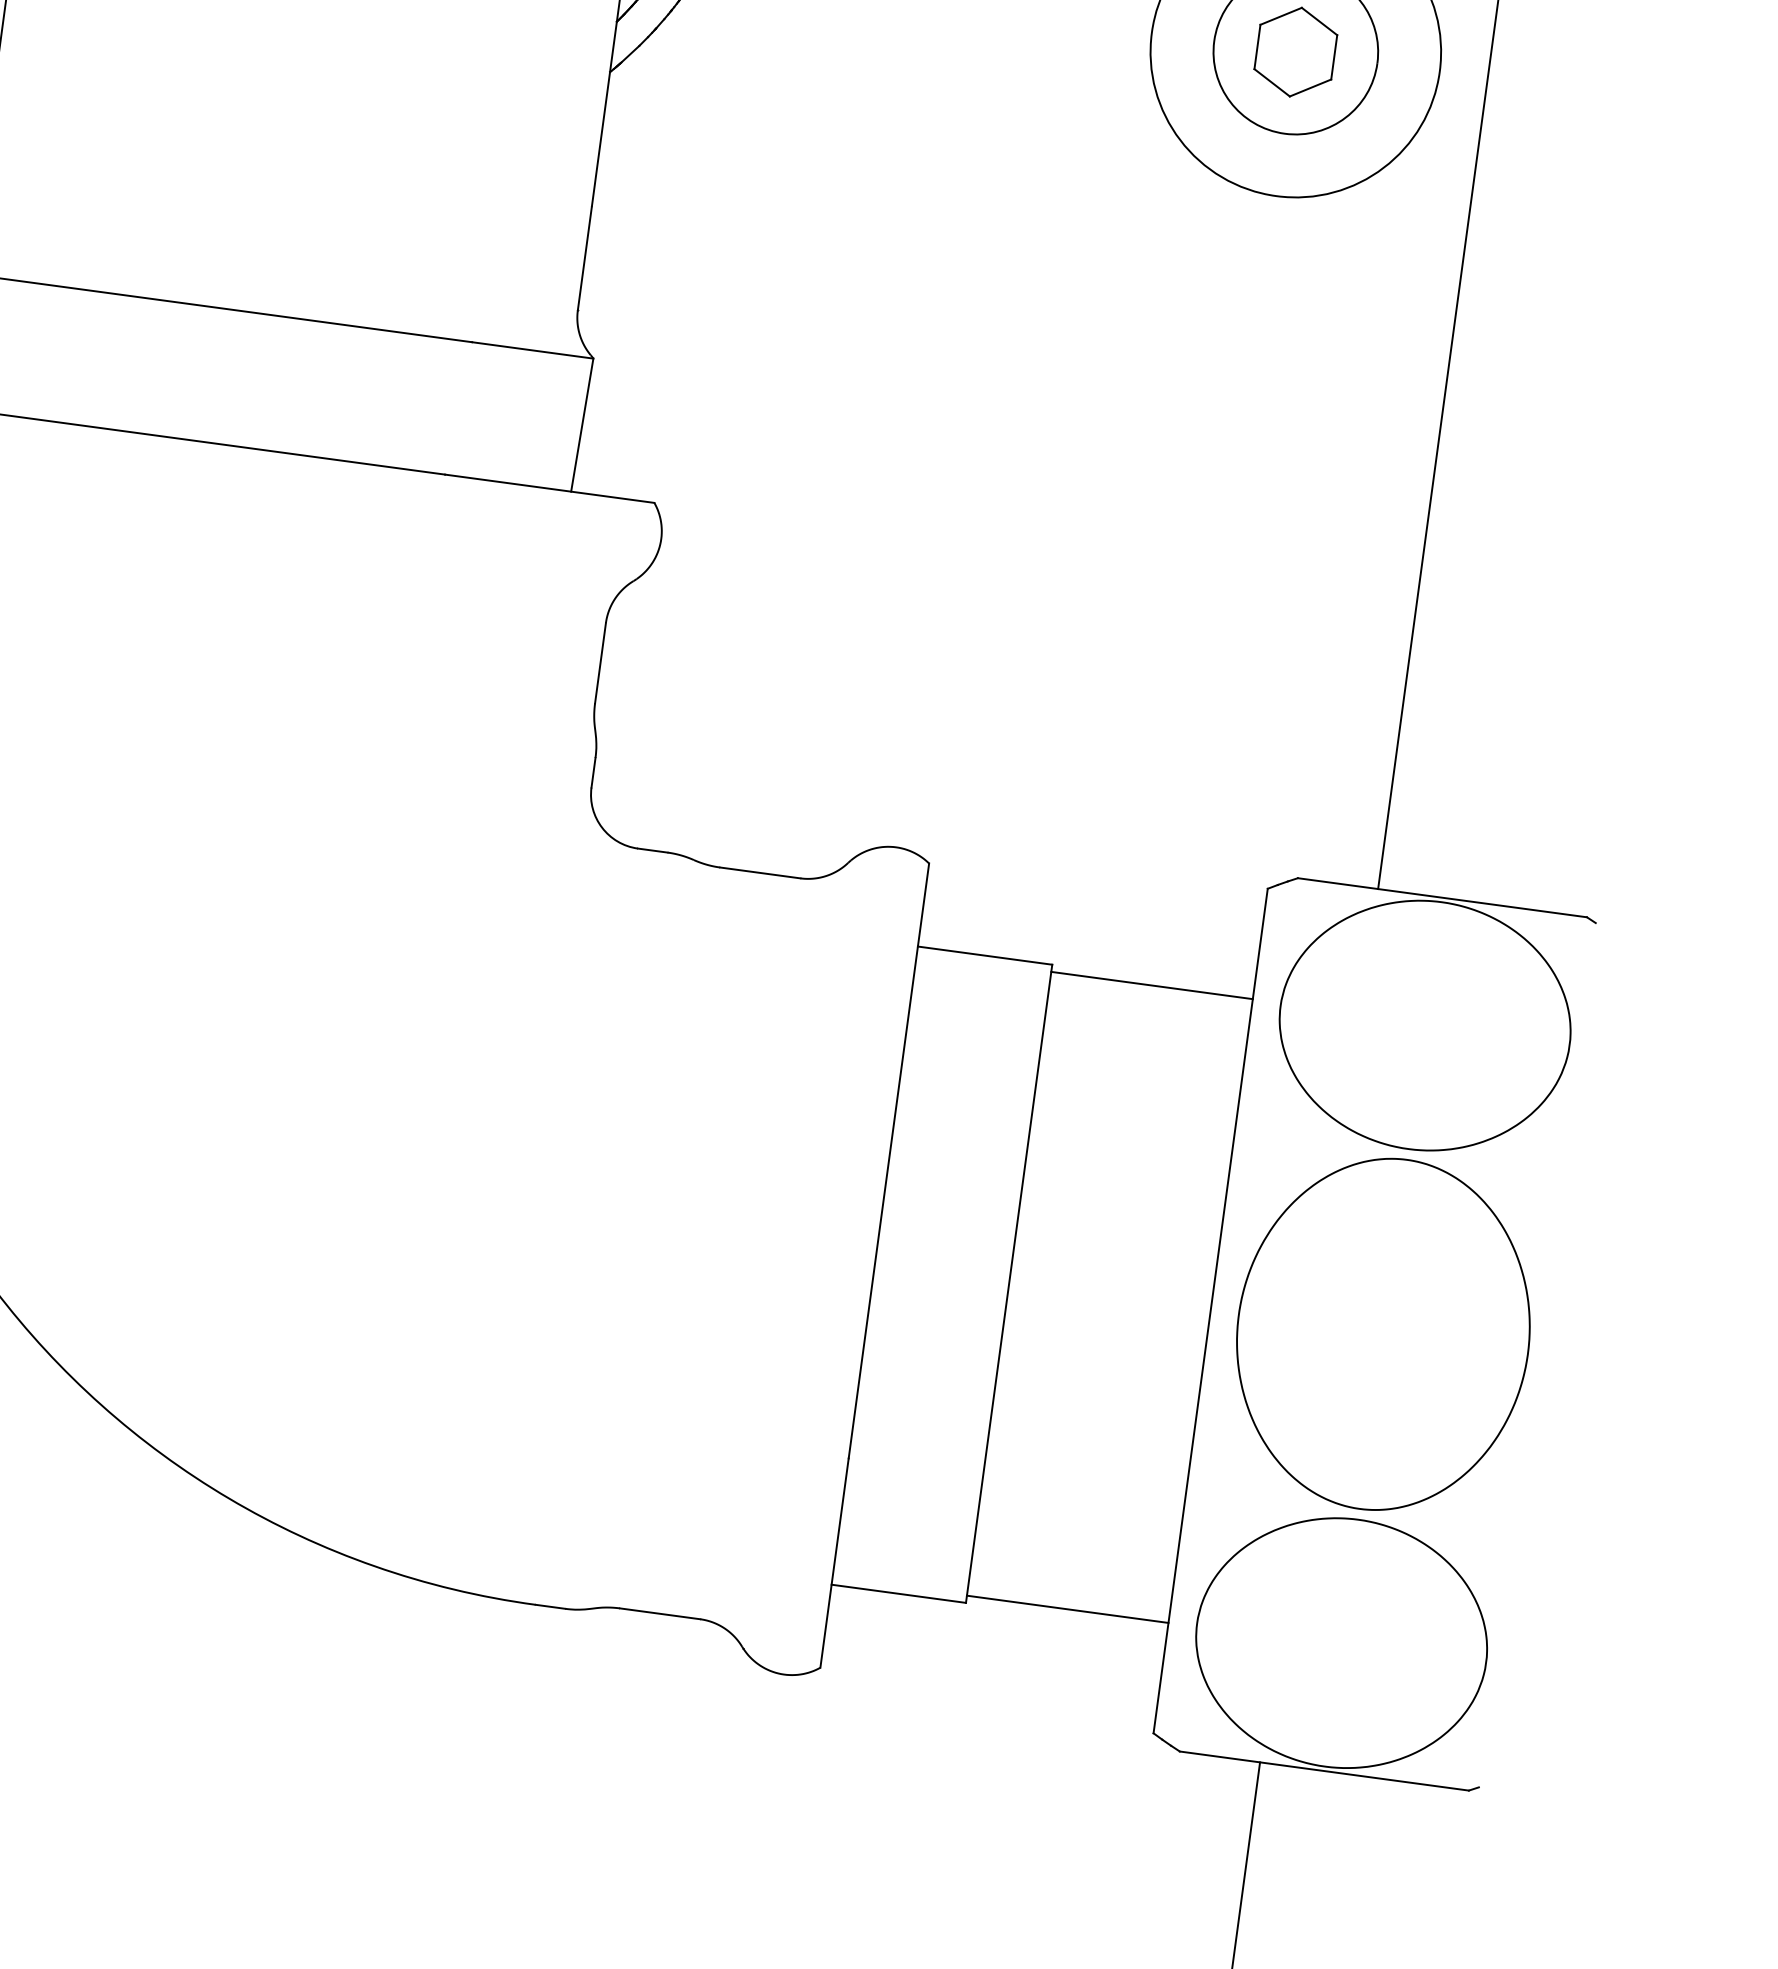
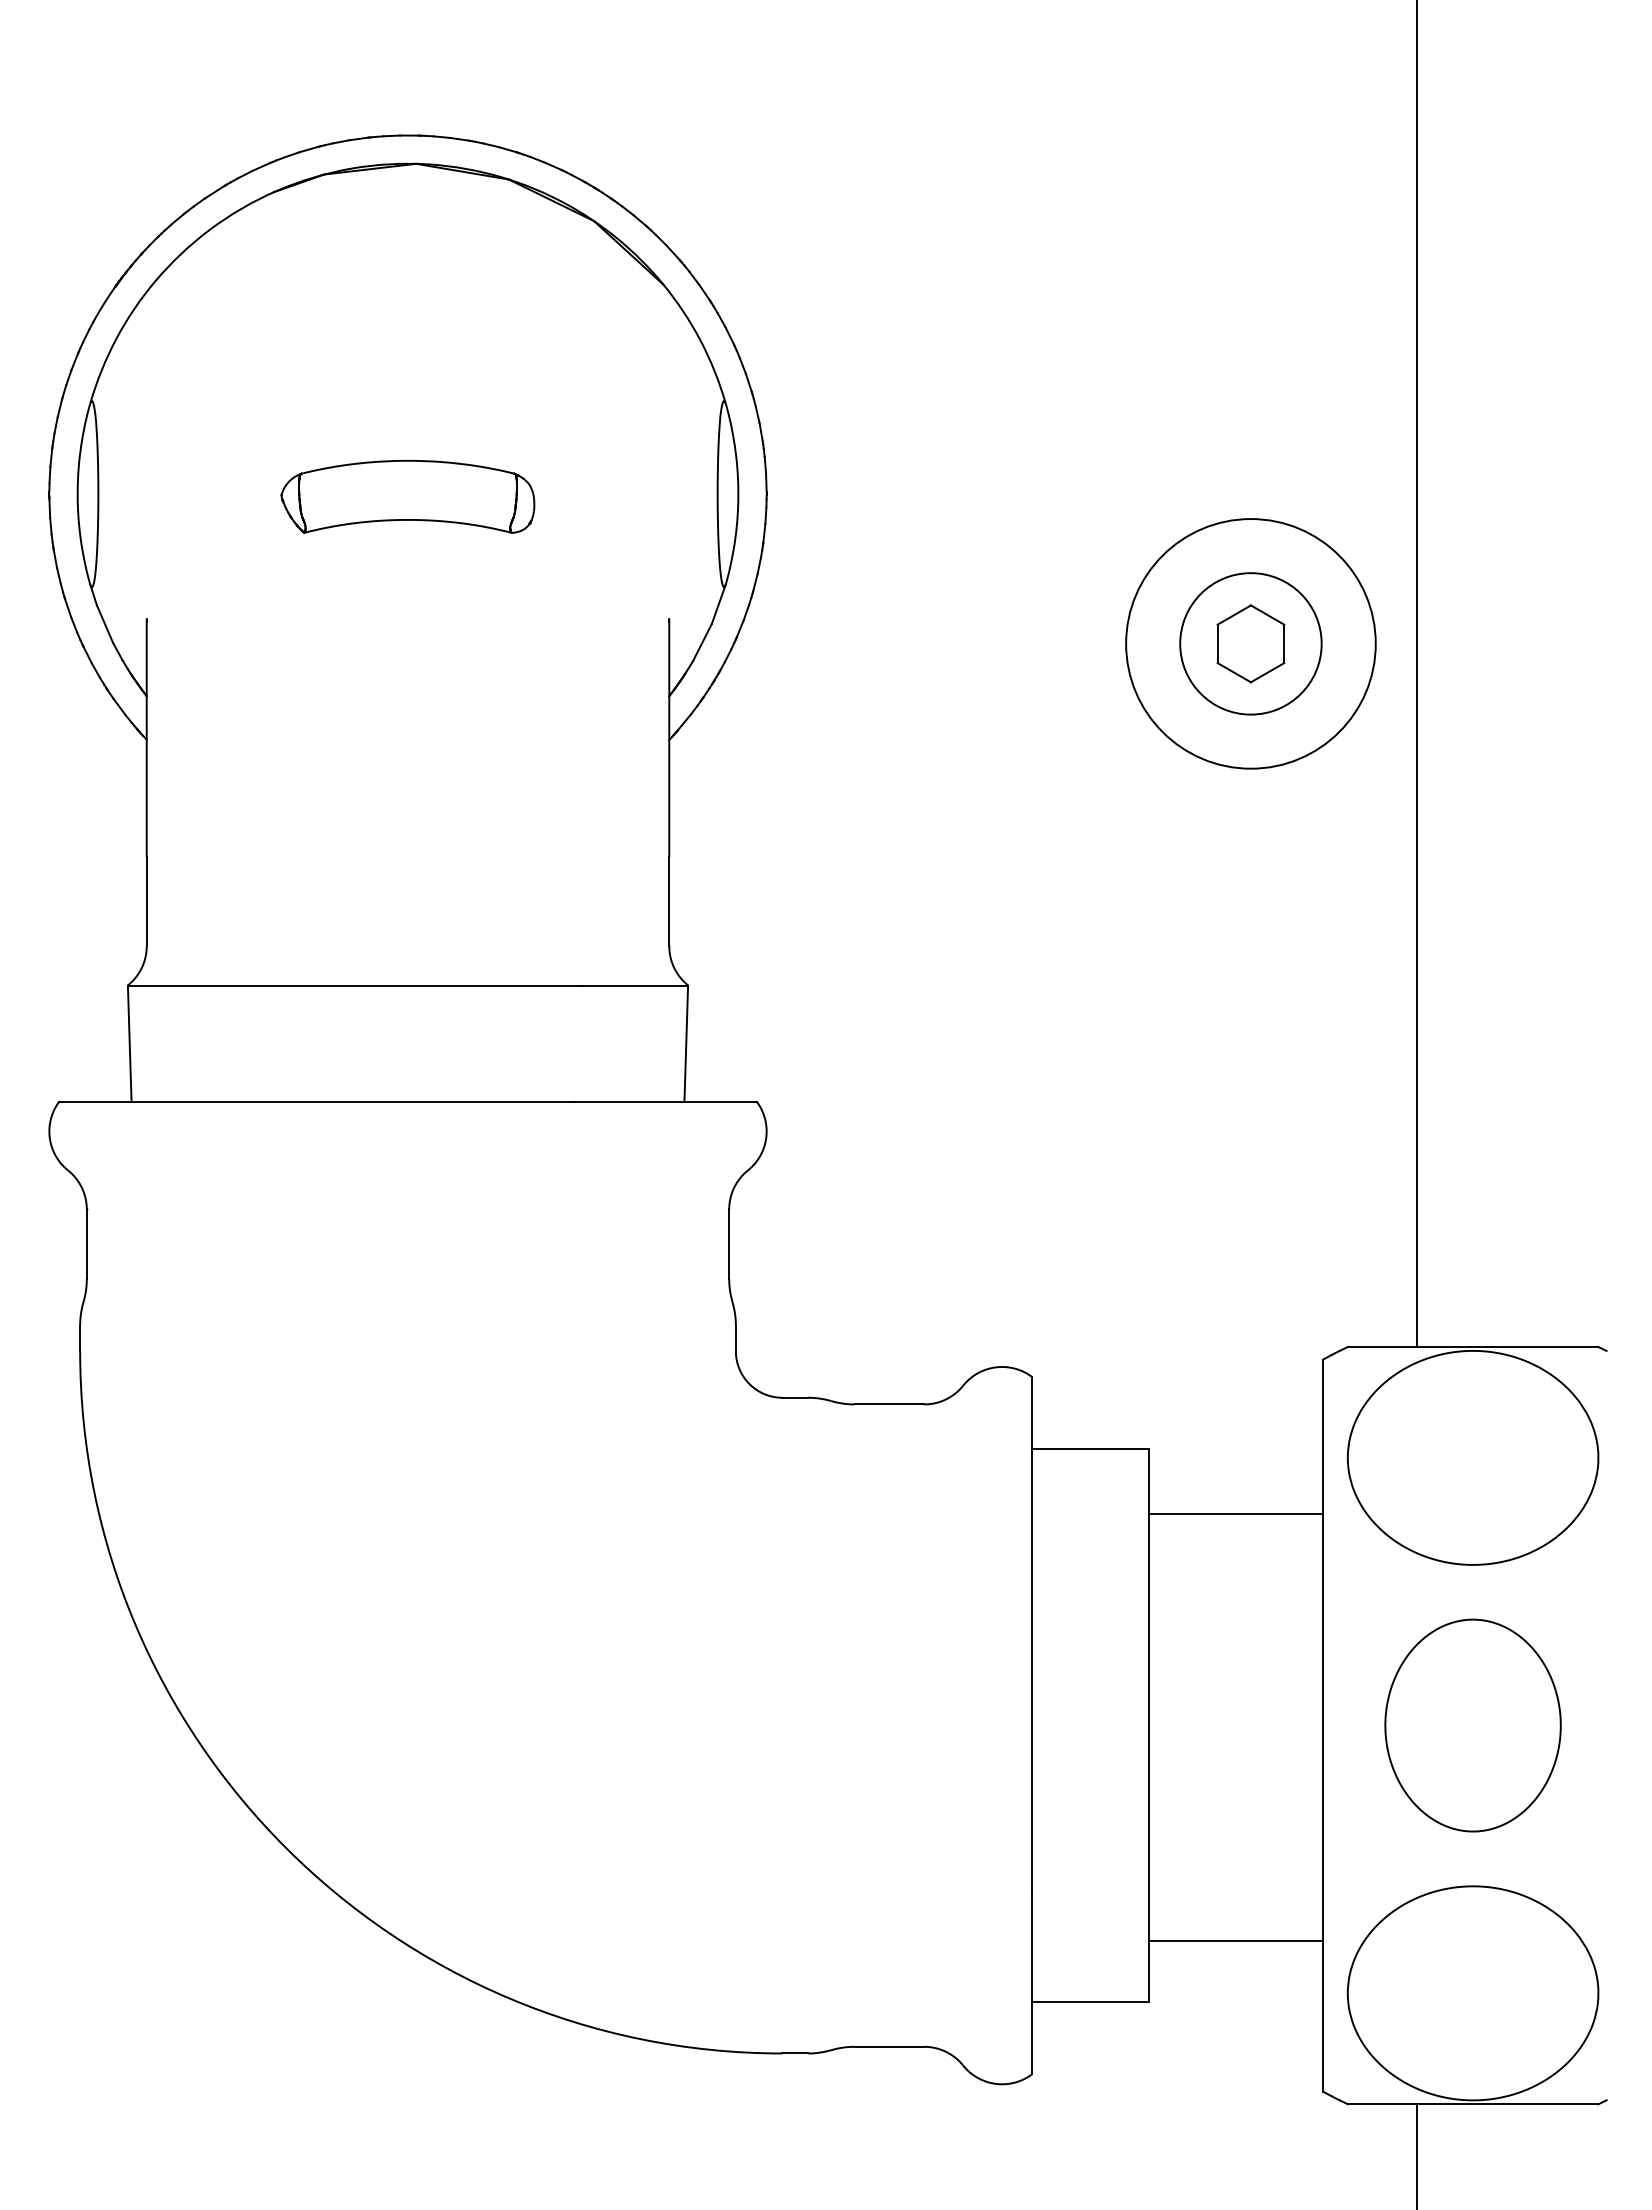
line: (1151, 985) -> (1235, 1514), moved
part: (1382, 1334) -> (1472, 1725), size x0.7
line: (1067, 1609) -> (1235, 1941), moved

